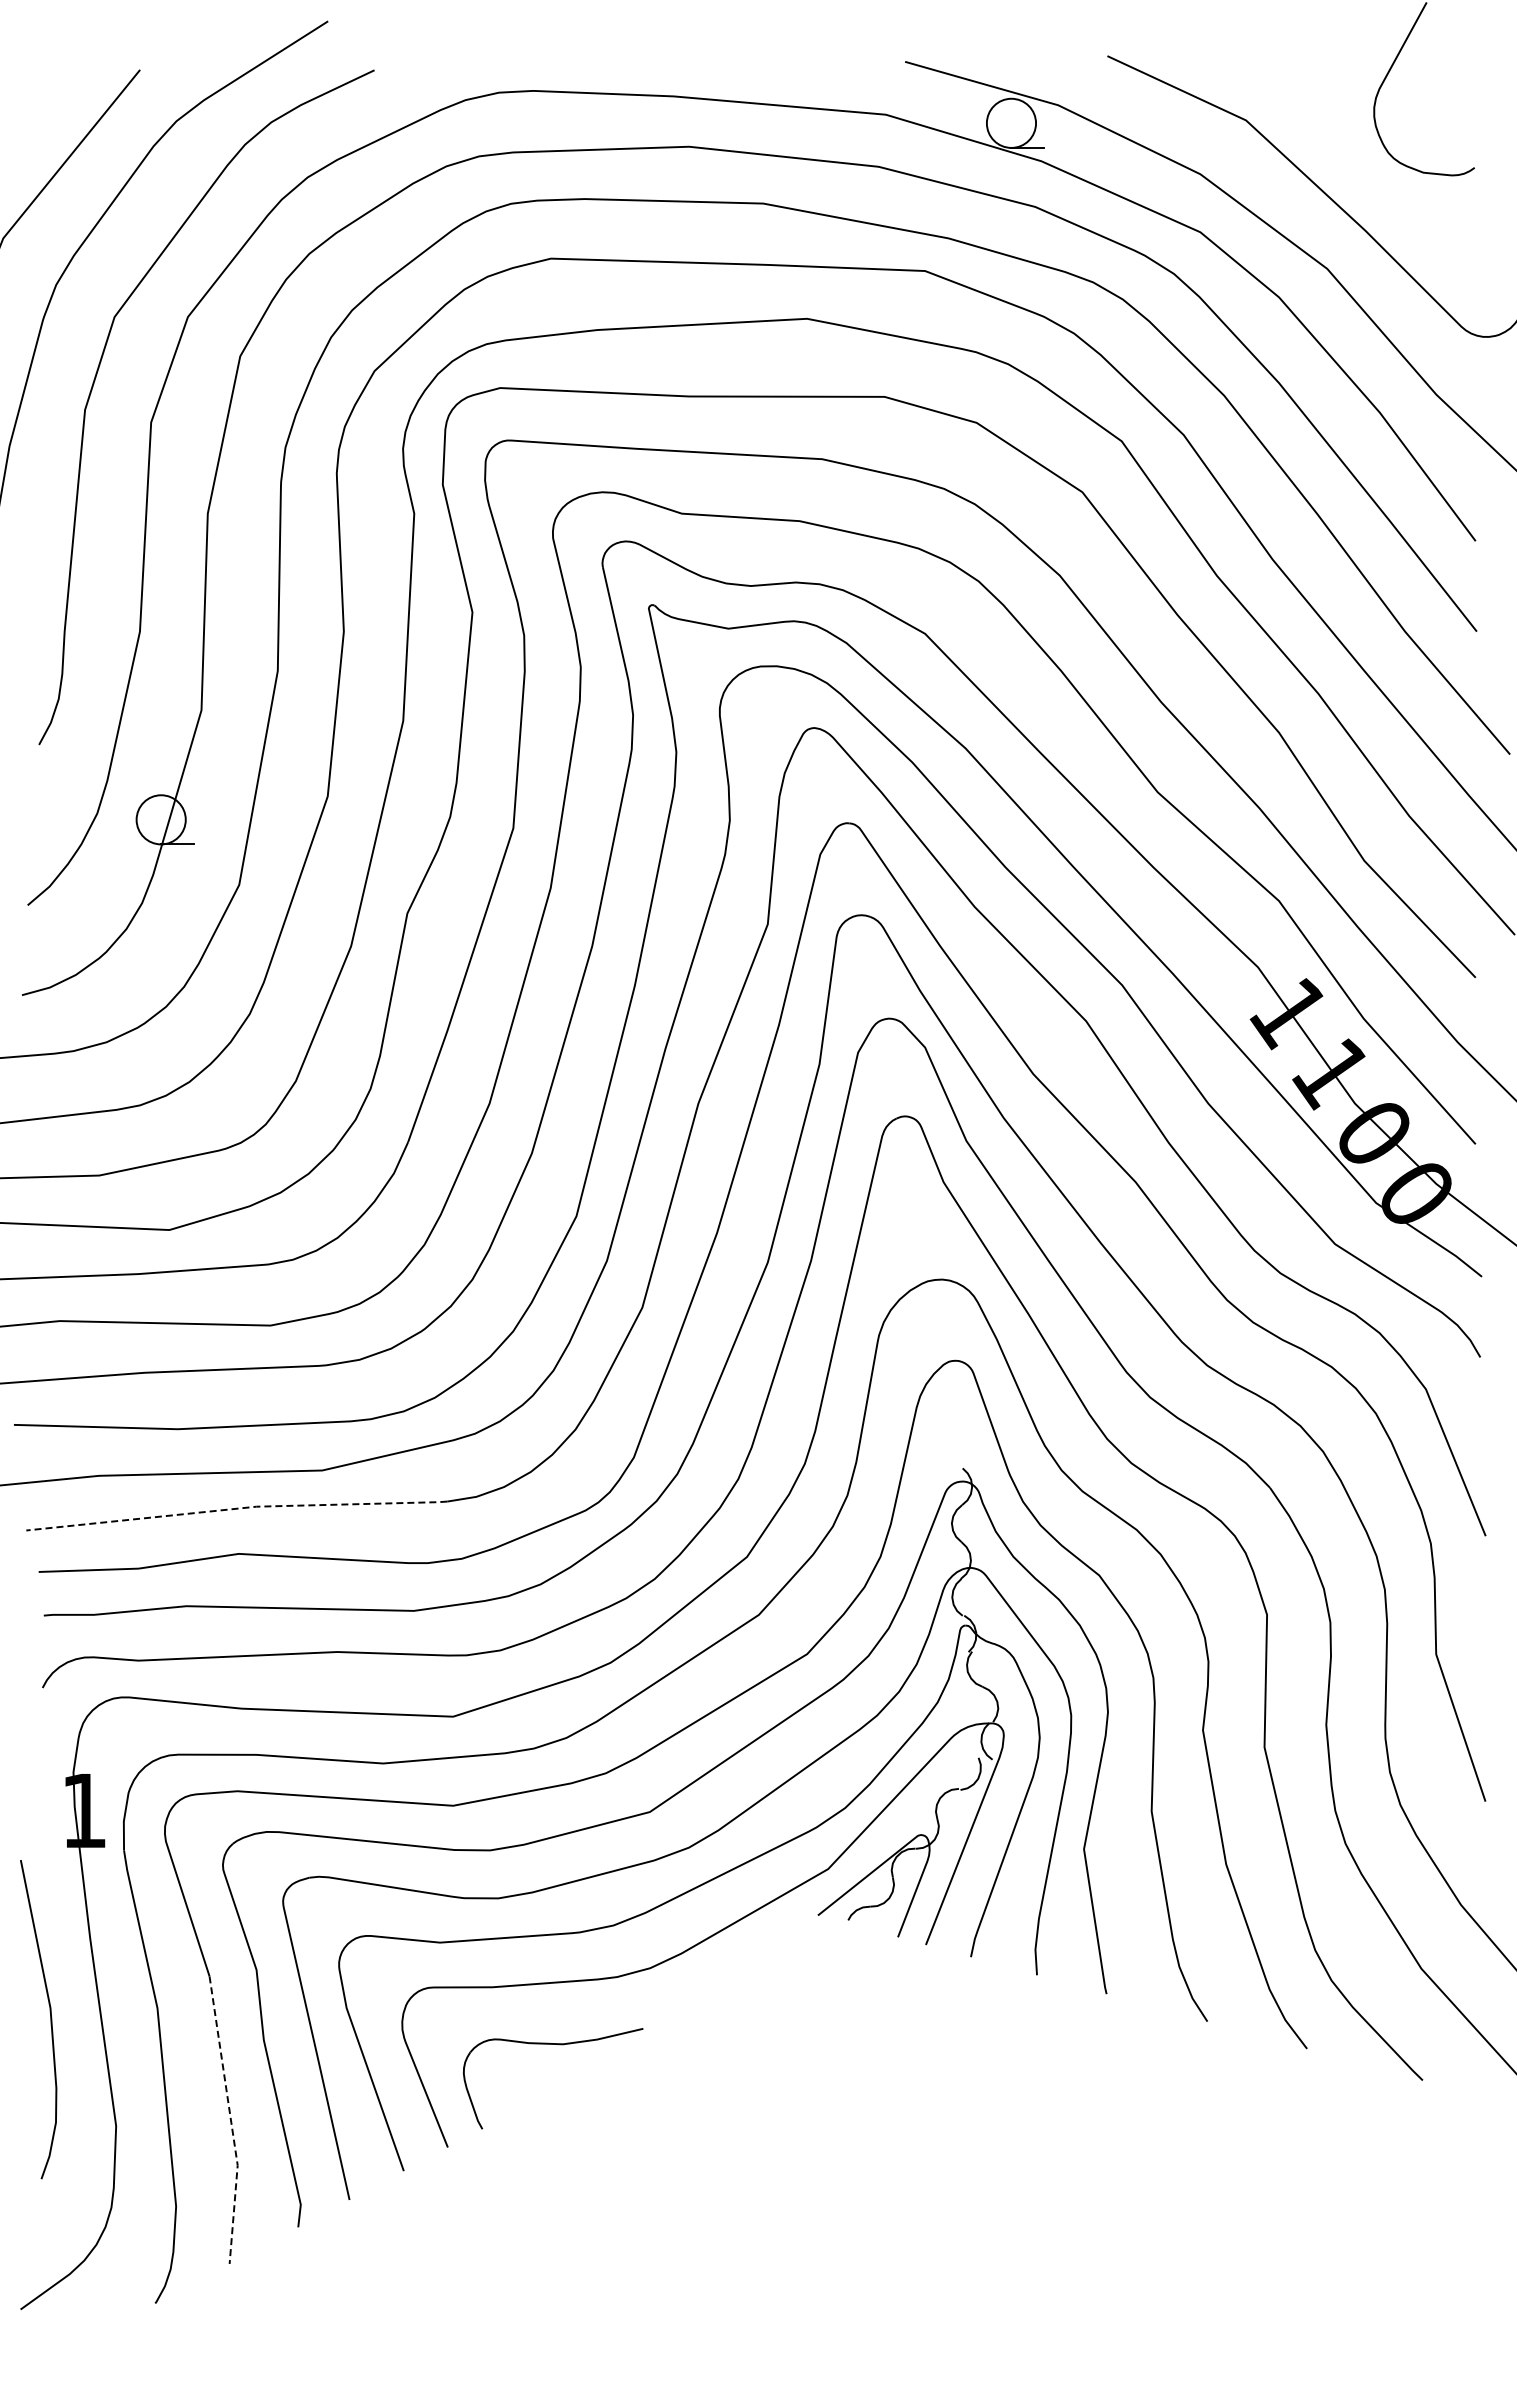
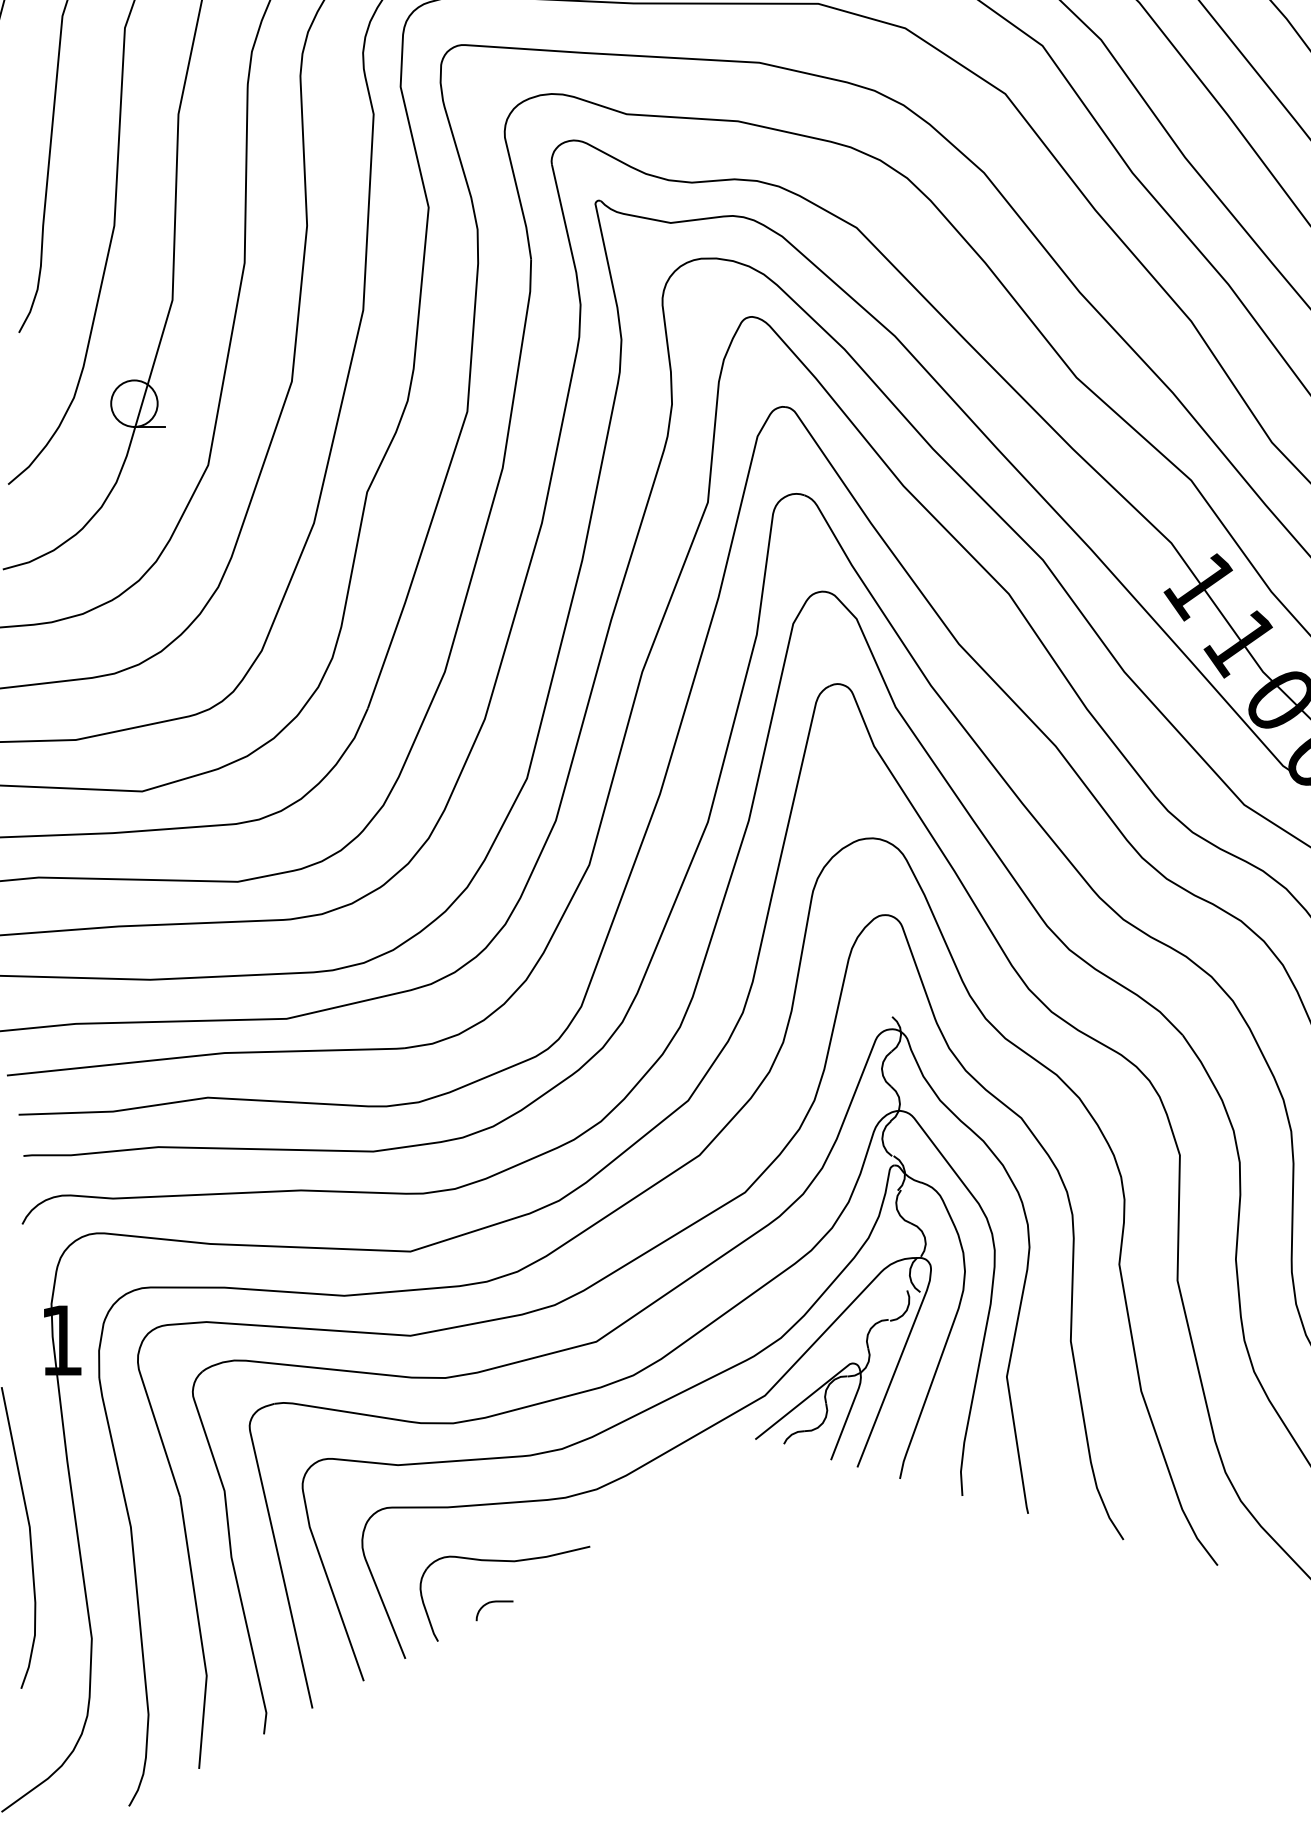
line: (236, 1508) -> (205, 1054), dashed -> solid
curve: (539, 2088) -> (492, 1603), added
line: (230, 2120) -> (199, 1633), dashed -> solid

